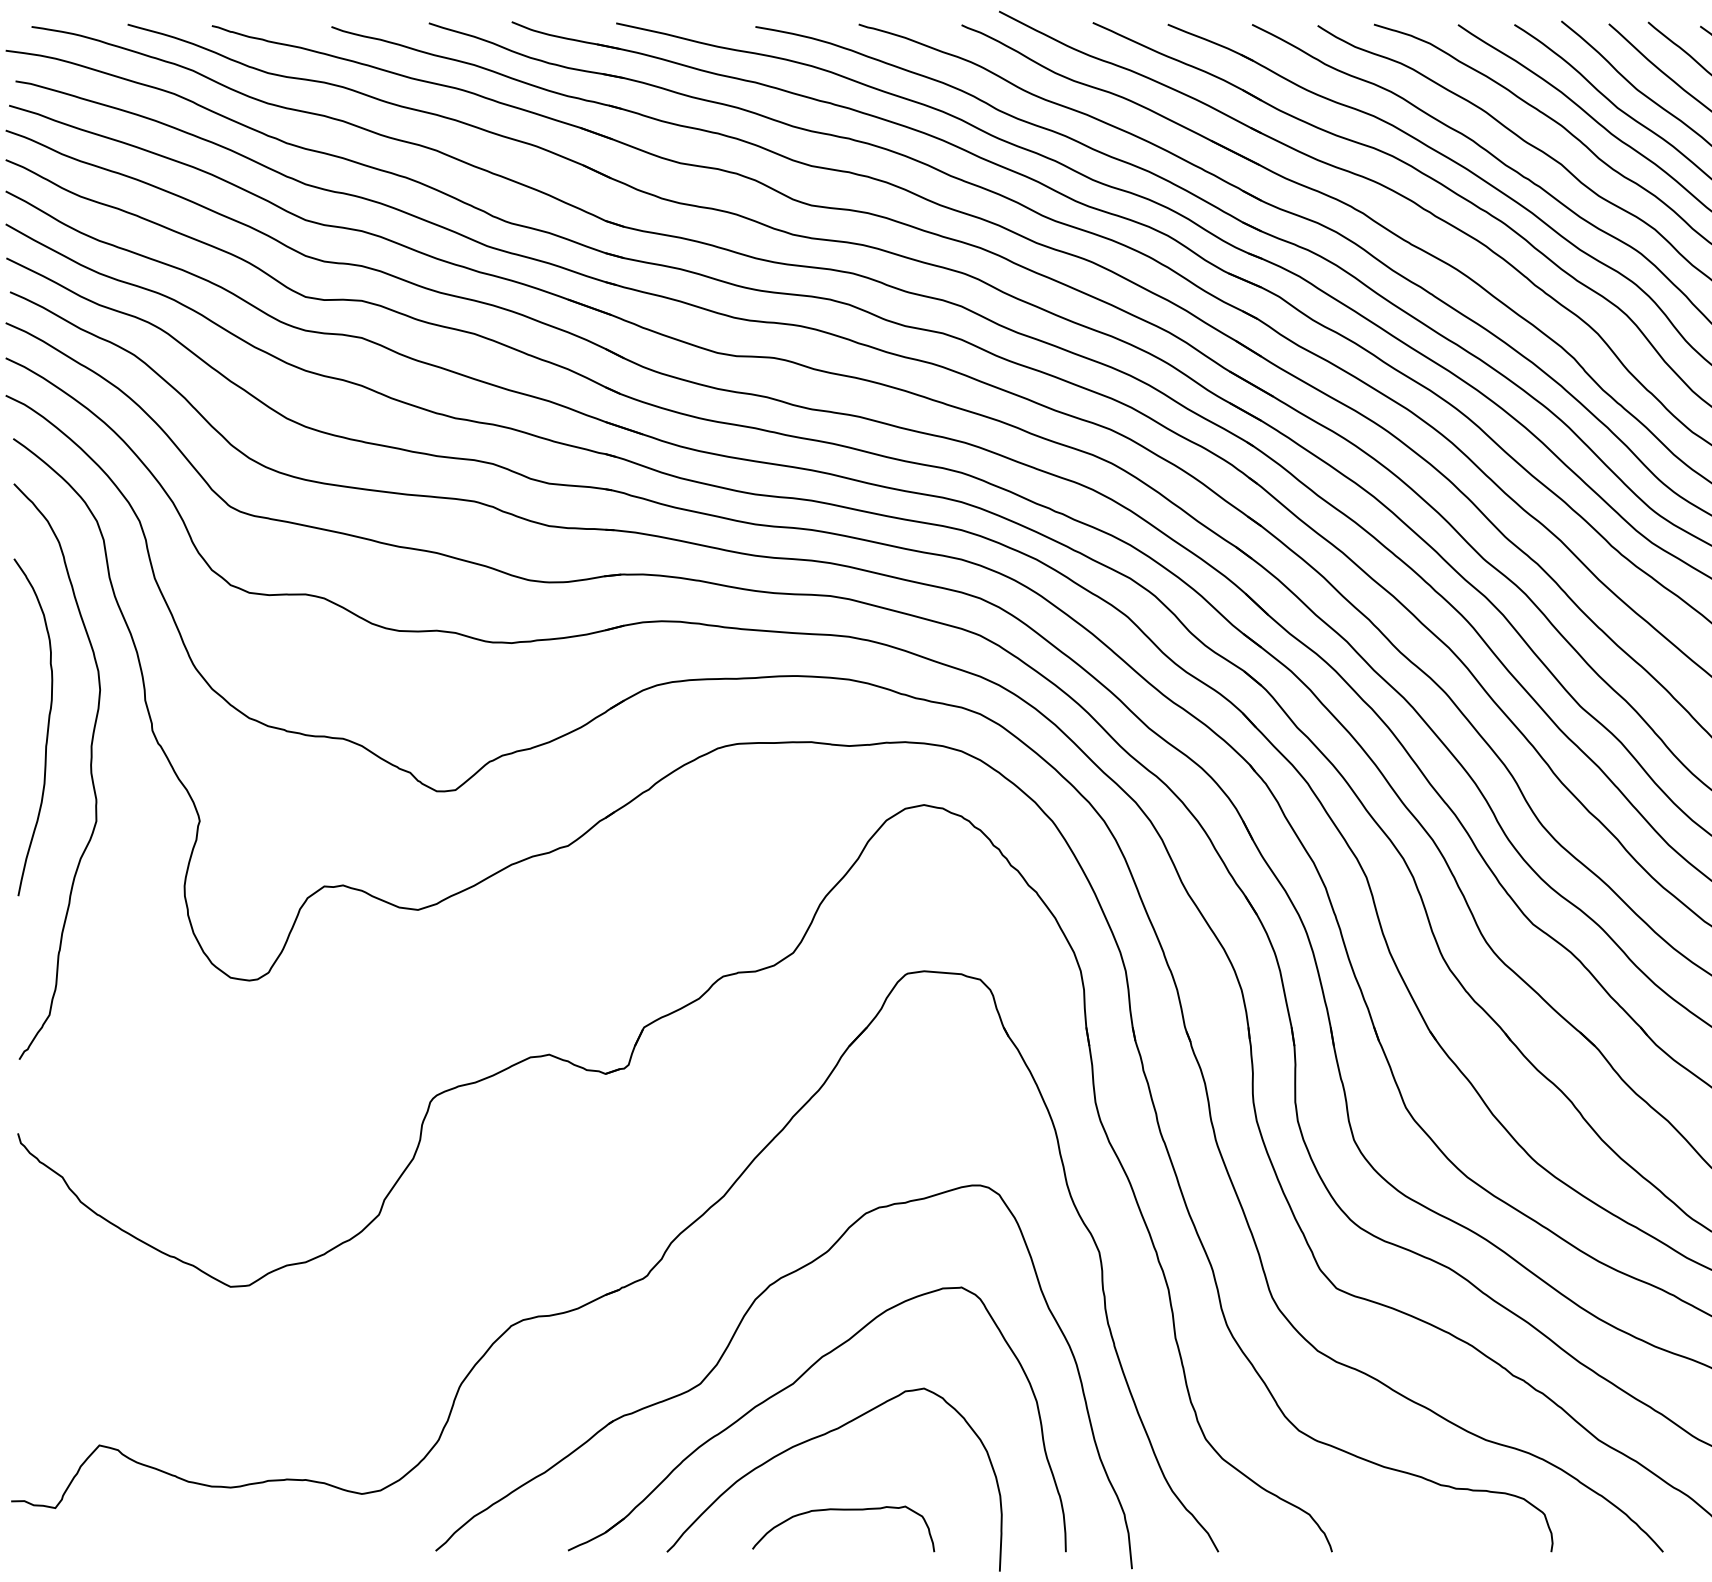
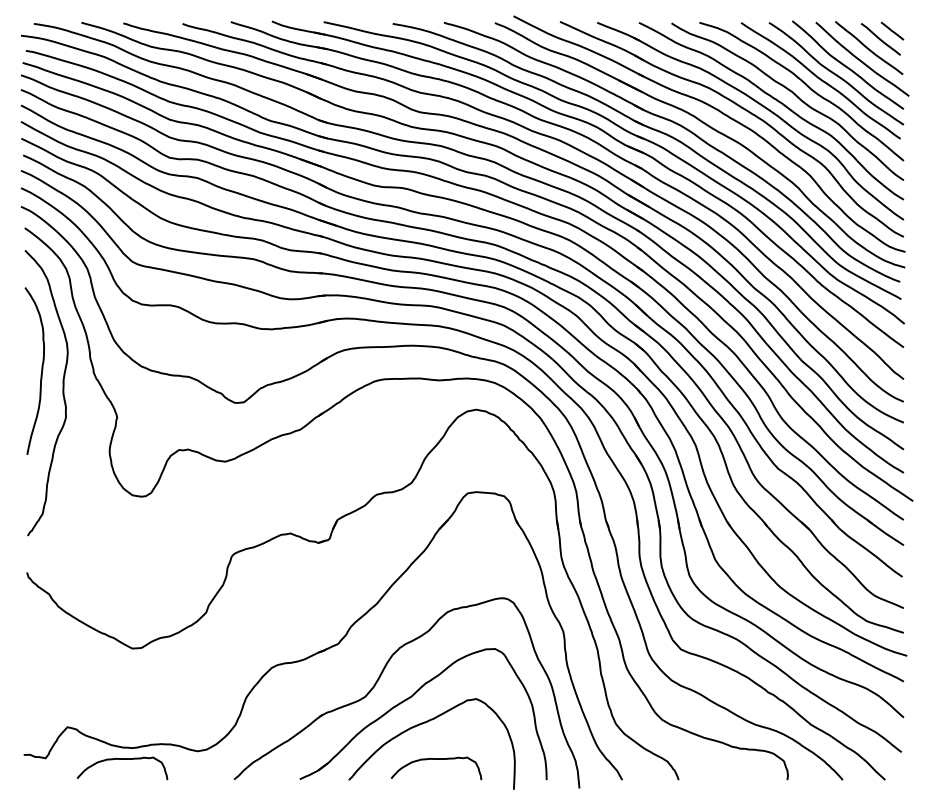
curve: (210, 1510) -> (122, 759), added

